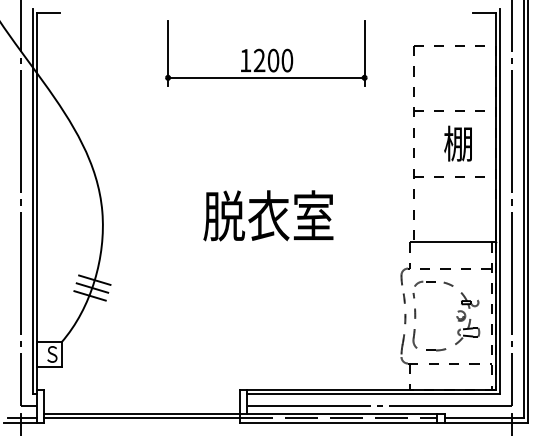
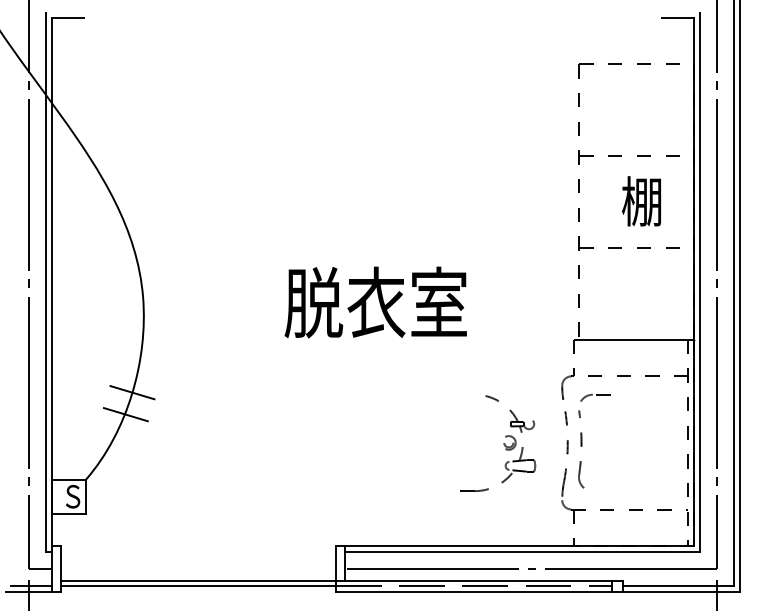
part: (266, 53) -> (372, 75), removed
line: (92, 287) -> (129, 403), removed
part: (453, 316) -> (498, 443), moved

